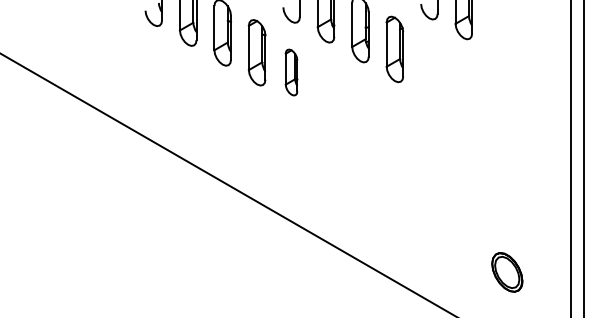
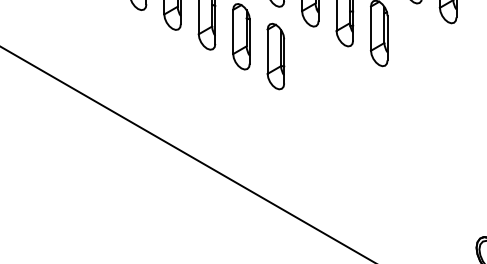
part: (291, 72) -> (275, 56), size x1.43

